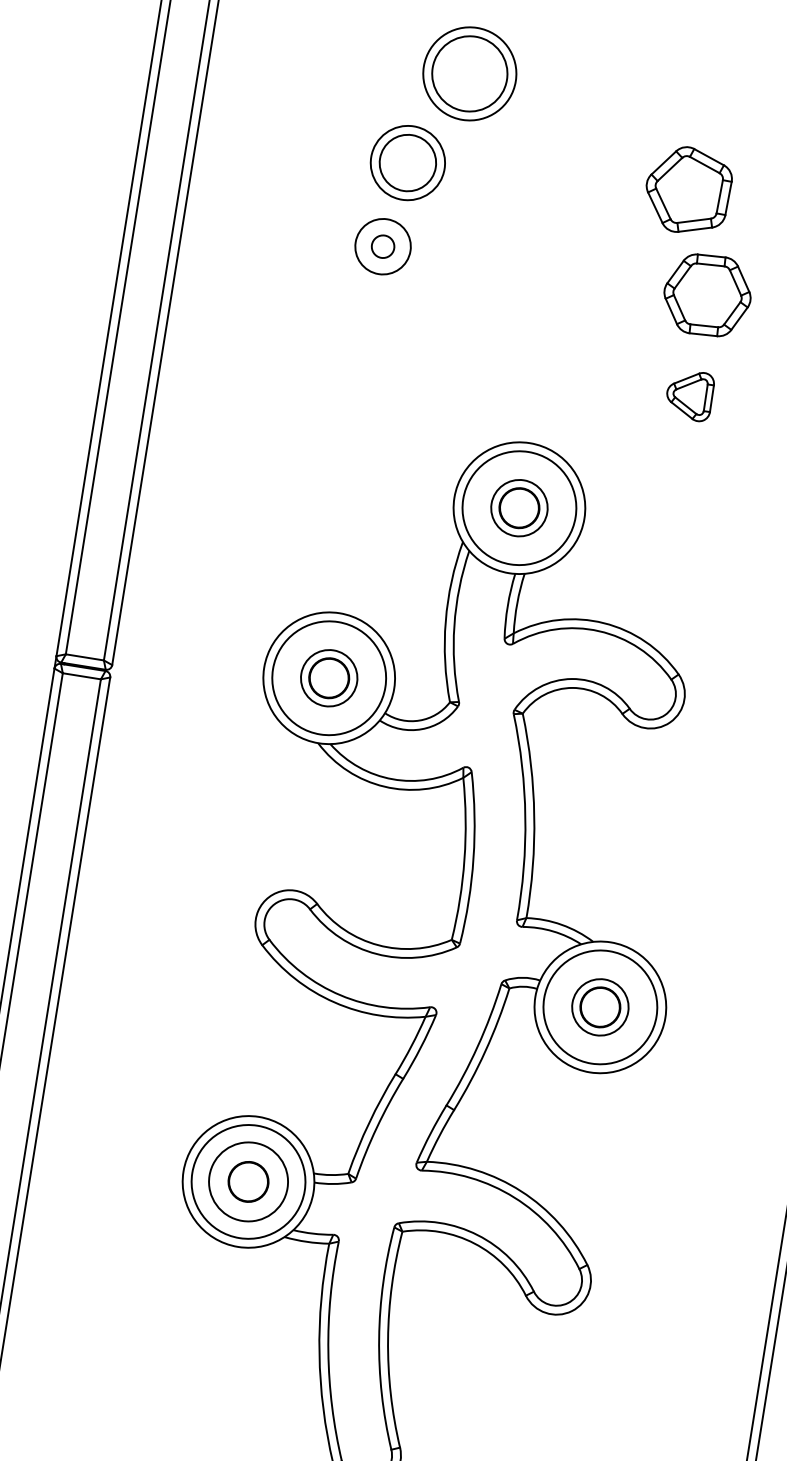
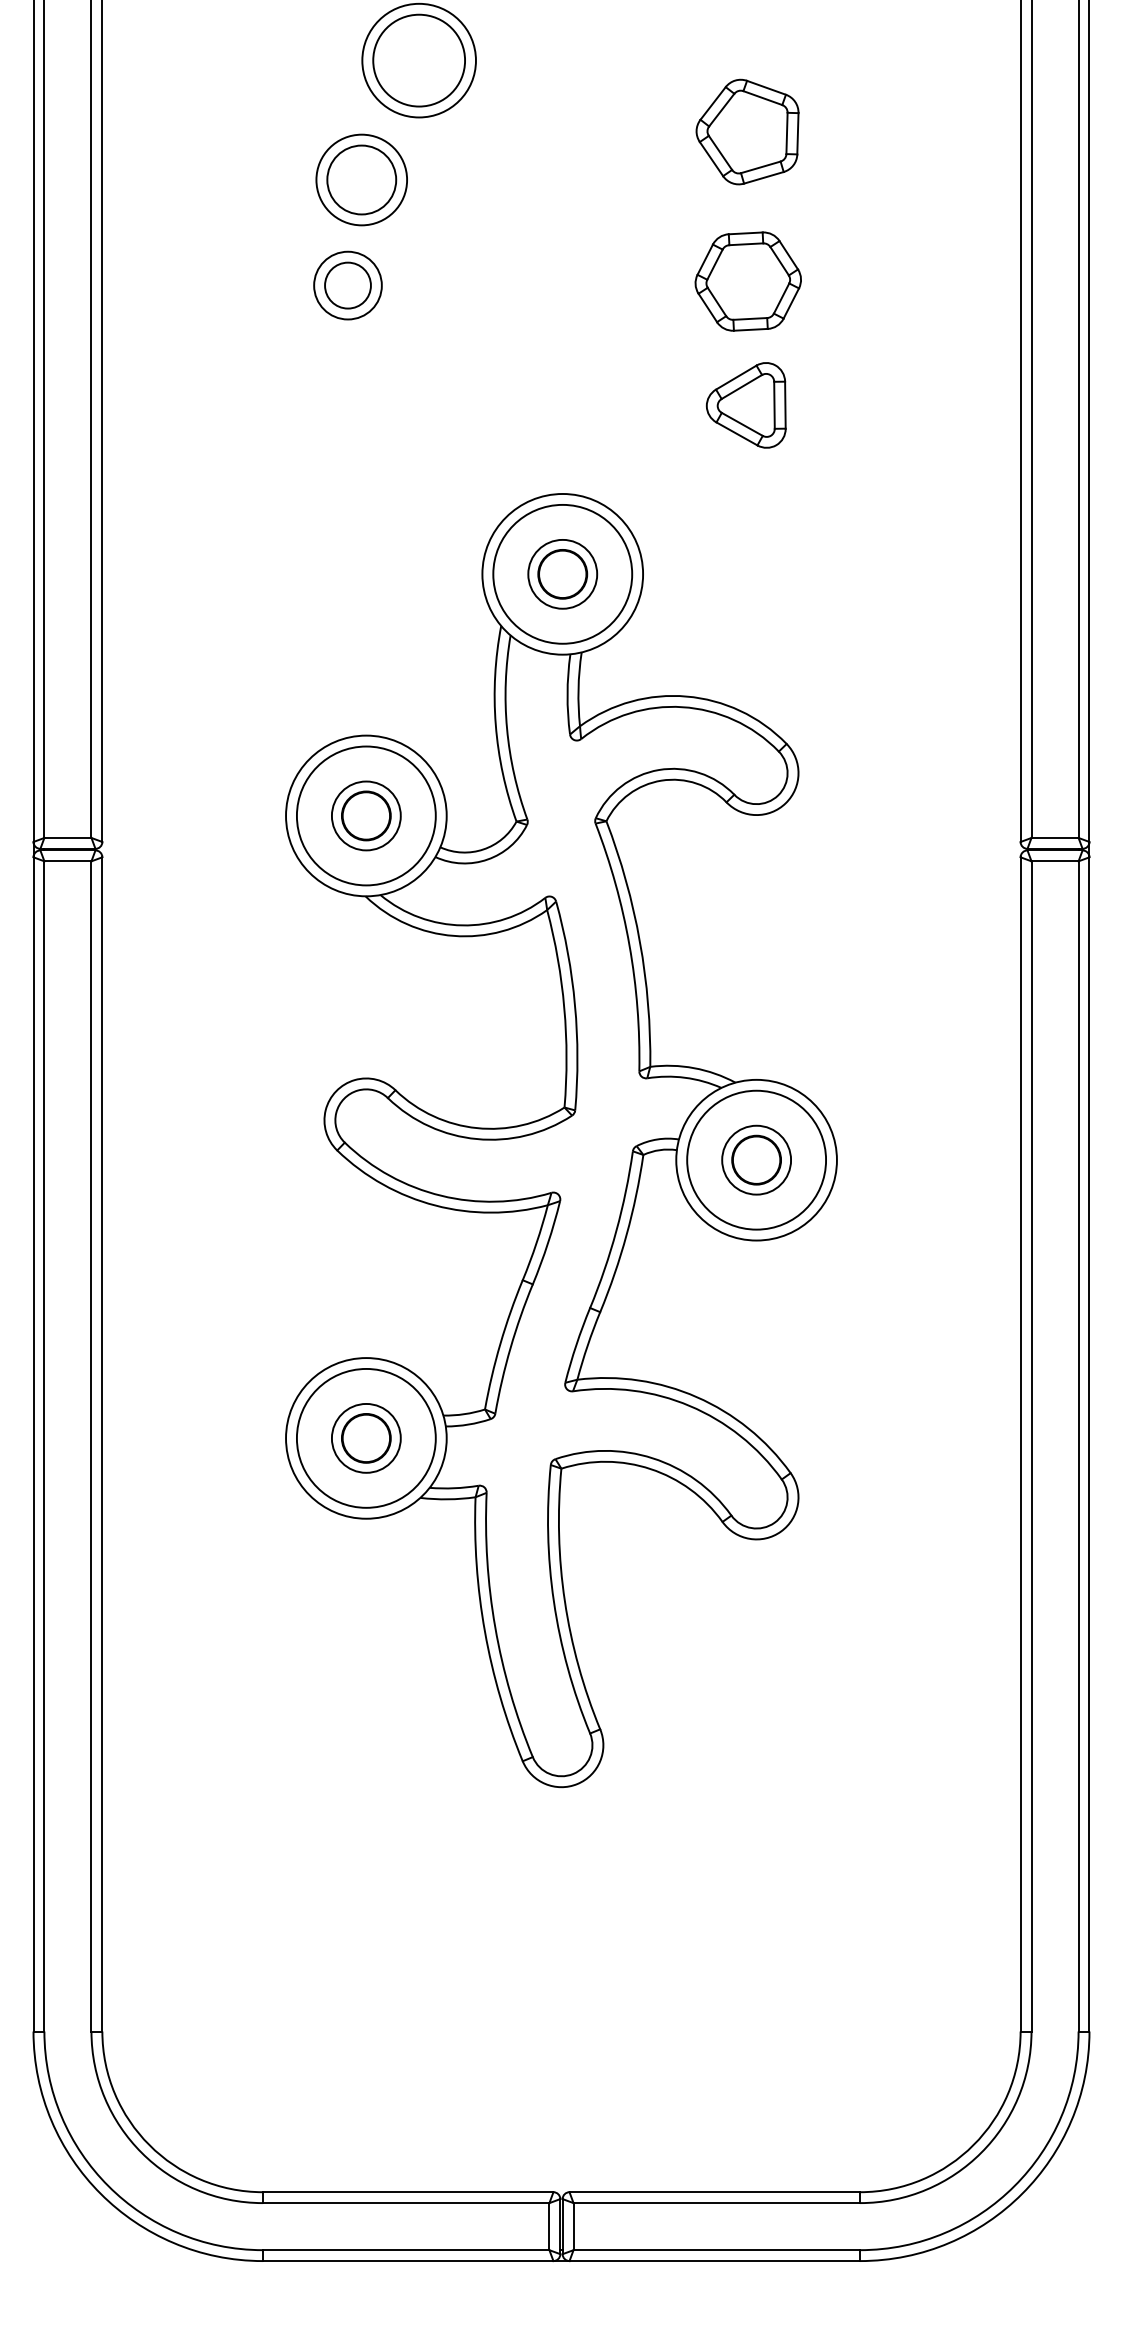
part: (688, 190) -> (747, 131), moved
circle: (382, 246) -> (347, 285), size x1.67
part: (689, 395) -> (745, 405), size x1.43
circle: (247, 1181) -> (365, 1437), size x0.71

